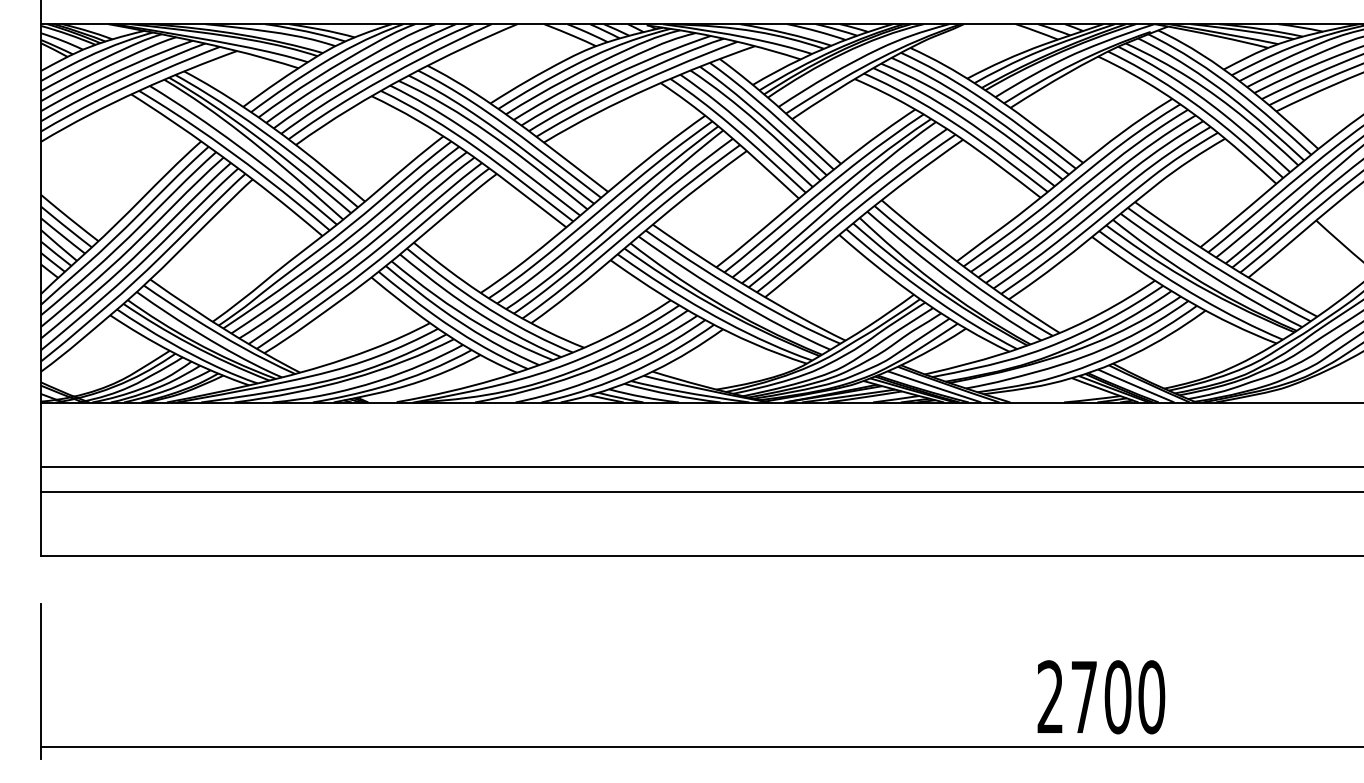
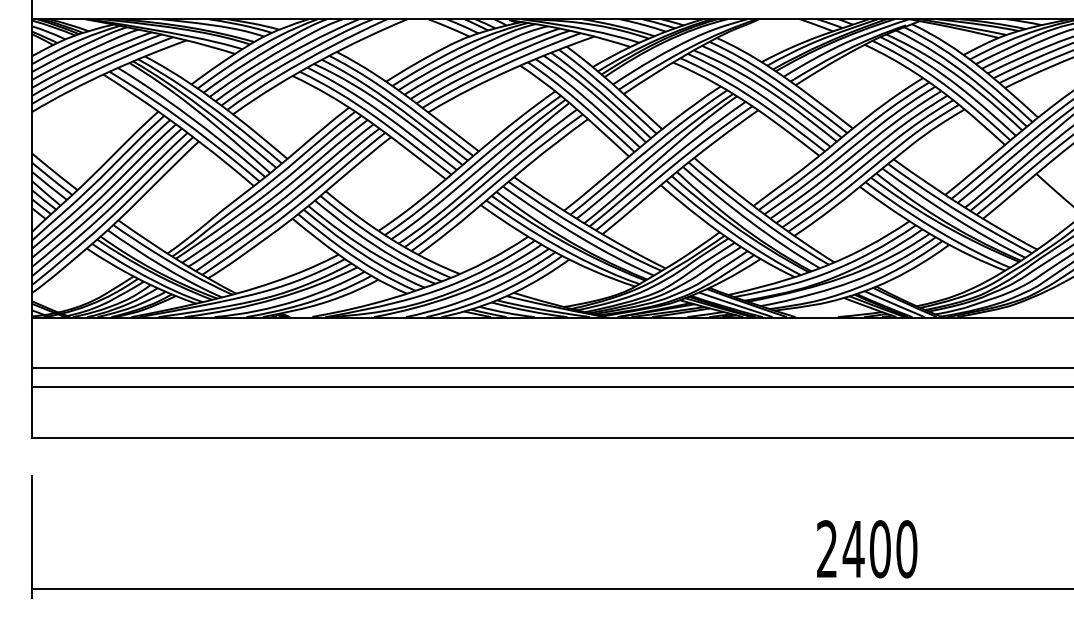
text: (1084, 696) -> (853, 548), 2700 -> 2400

